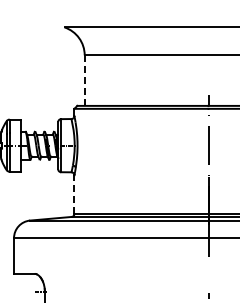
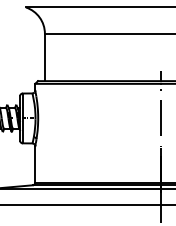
line: (84, 81) -> (44, 58), dashed -> solid
line: (74, 194) -> (35, 164), dashed -> solid

